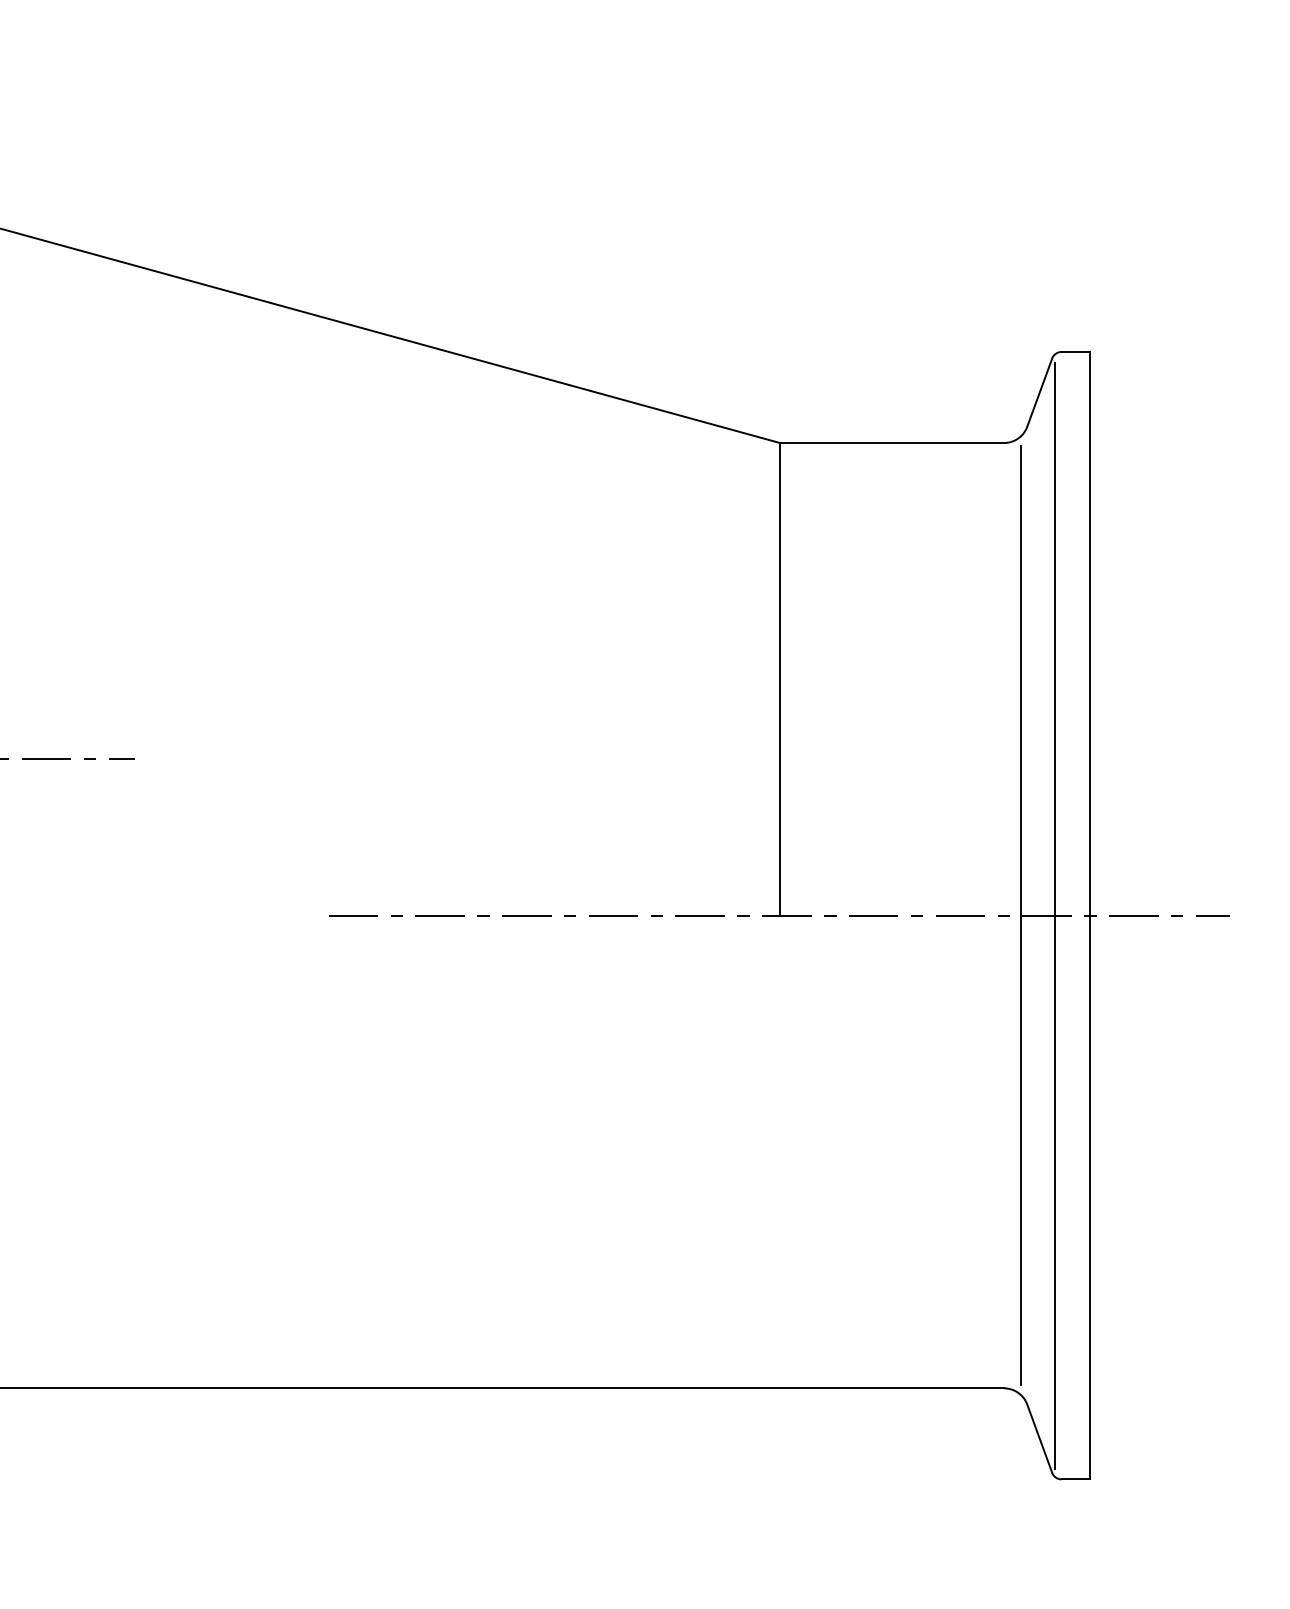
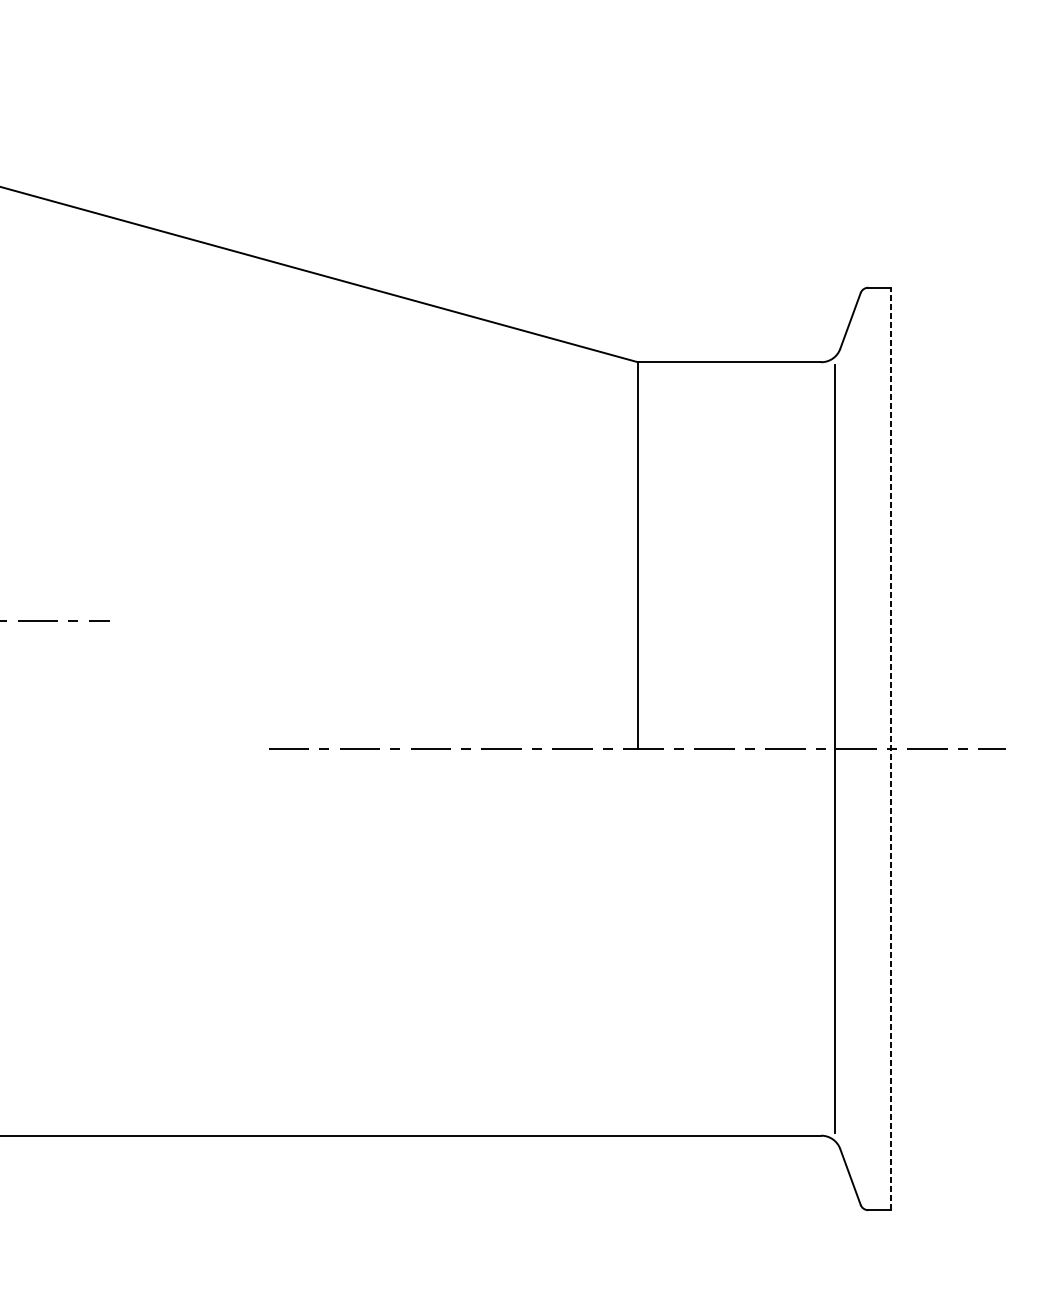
line: (1054, 915) -> (862, 748), removed
line: (1089, 915) -> (891, 748), solid -> dashed

